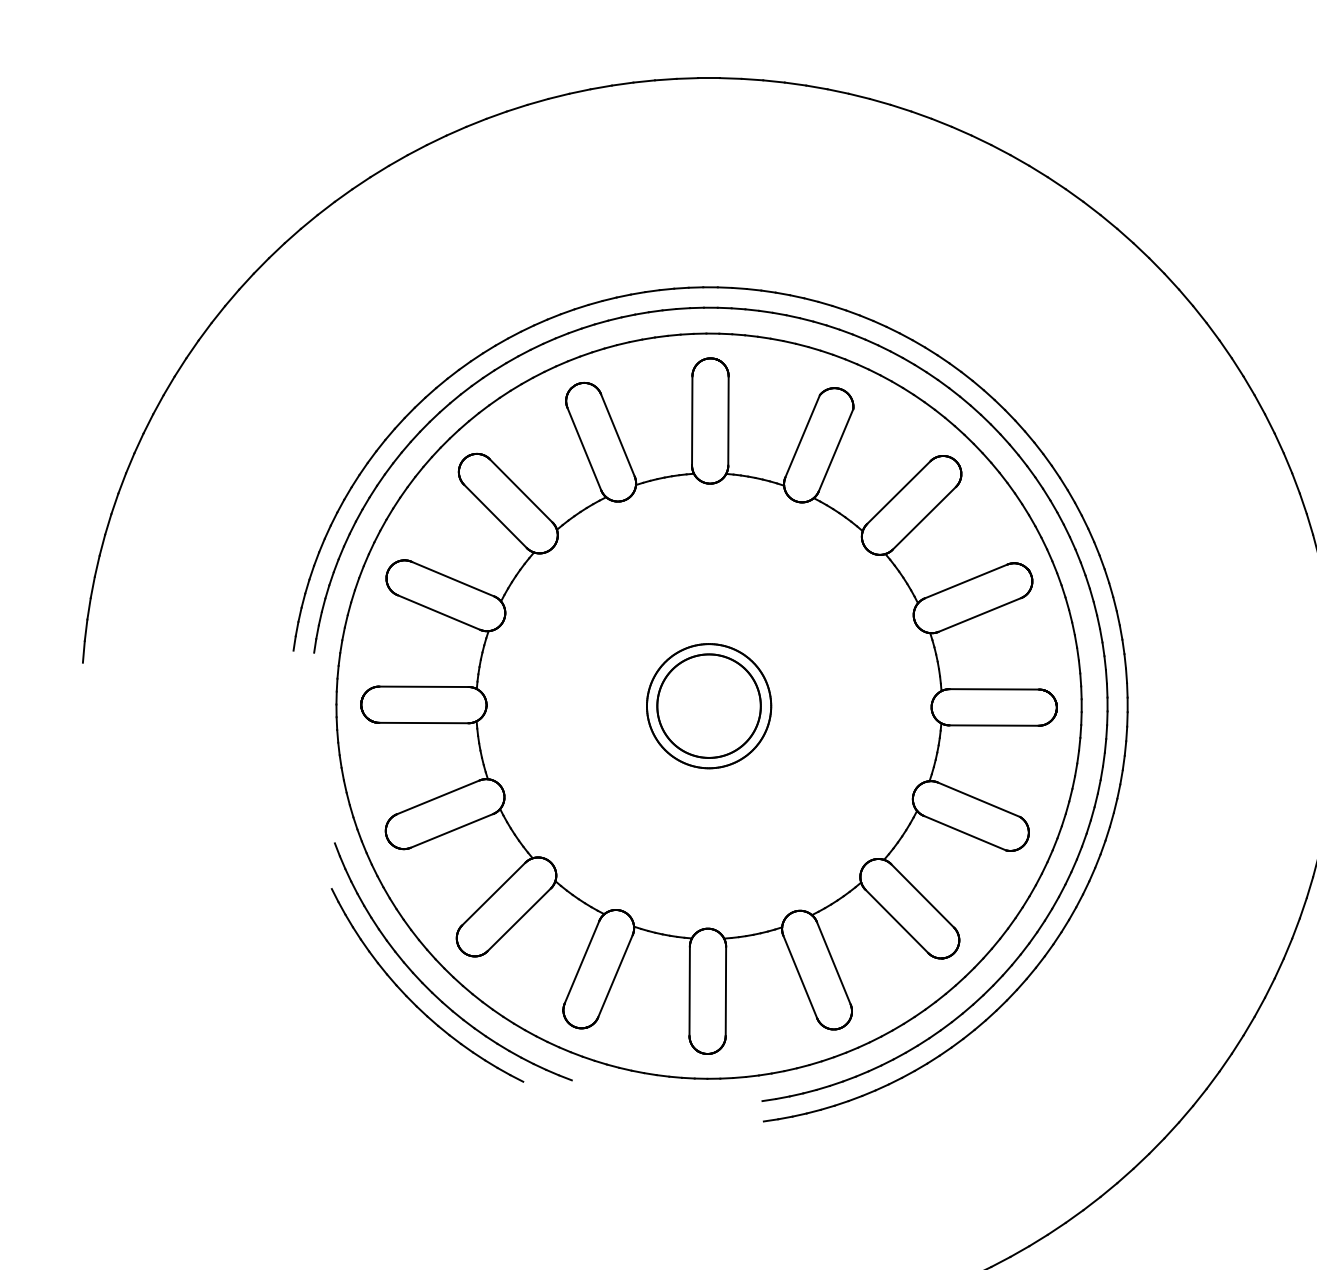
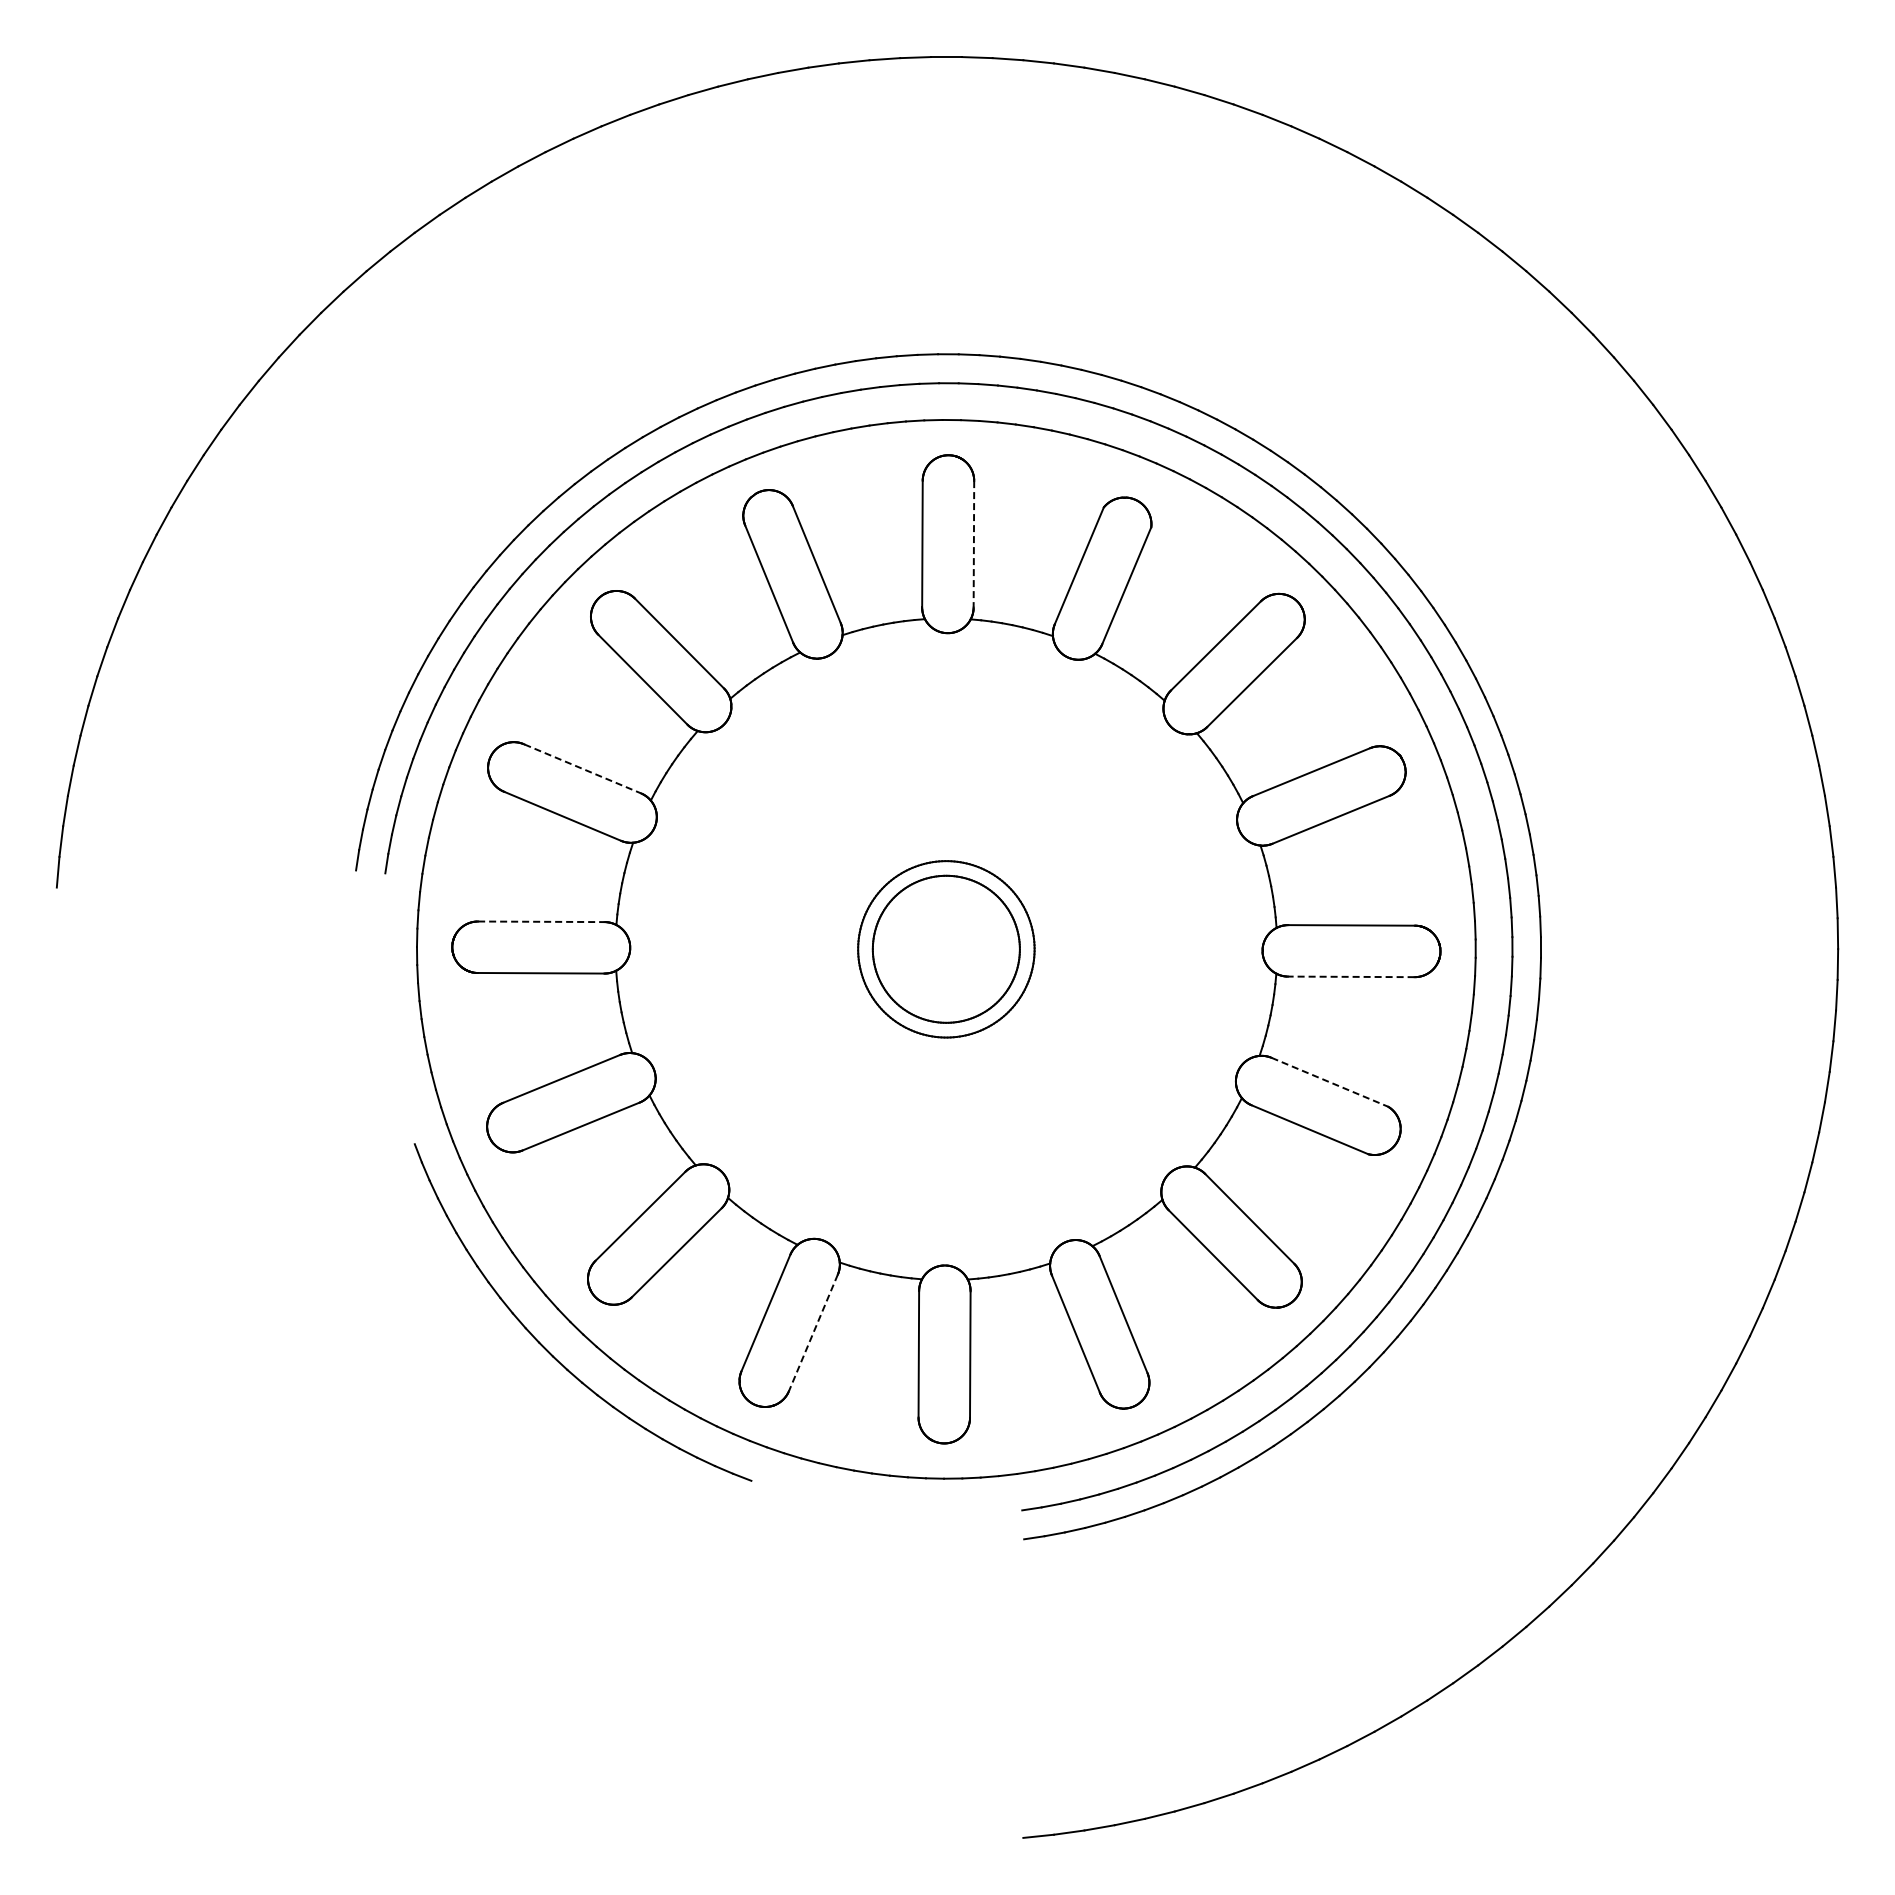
line: (728, 421) -> (973, 544), solid -> dashed
line: (453, 579) -> (583, 769), solid -> dashed
line: (424, 686) -> (541, 921), solid -> dashed
line: (993, 725) -> (1350, 976), solid -> dashed
line: (979, 799) -> (1330, 1082), solid -> dashed
line: (615, 976) -> (813, 1333), solid -> dashed
part: (410, 999) -> (522, 1365), removed

